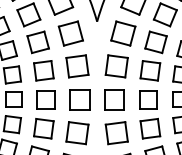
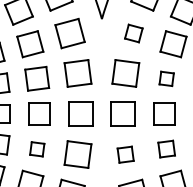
part: (123, 33) -> (133, 33), size x0.6
part: (150, 70) -> (166, 78), size x0.6
part: (43, 128) -> (36, 148), size x0.6
part: (150, 128) -> (166, 148), size x0.7
part: (116, 133) -> (125, 154), size x0.6

